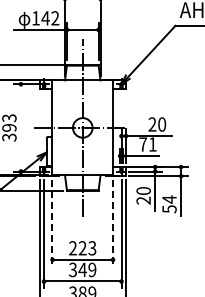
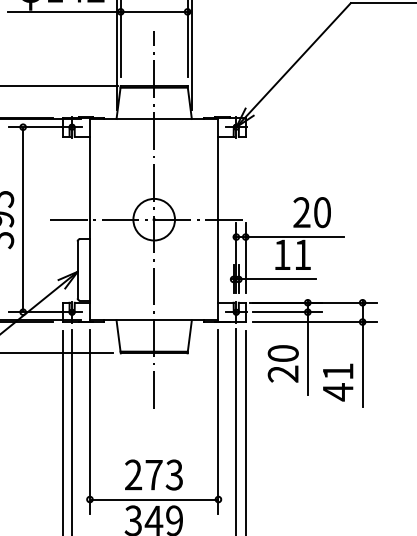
line: (20, 127) -> (22, 218), added
text: (143, 144) -> (282, 254), 71 -> 11
text: (169, 204) -> (338, 382), 54 -> 41
line: (52, 223) -> (89, 422), dashed -> solid
line: (113, 223) -> (219, 422), dashed -> solid
text: (82, 248) -> (153, 475), 223 -> 273

